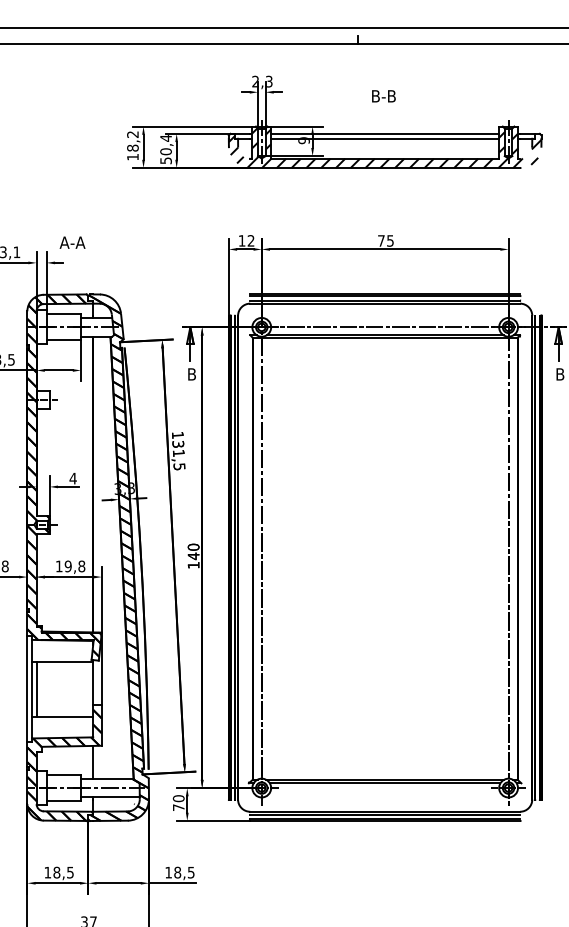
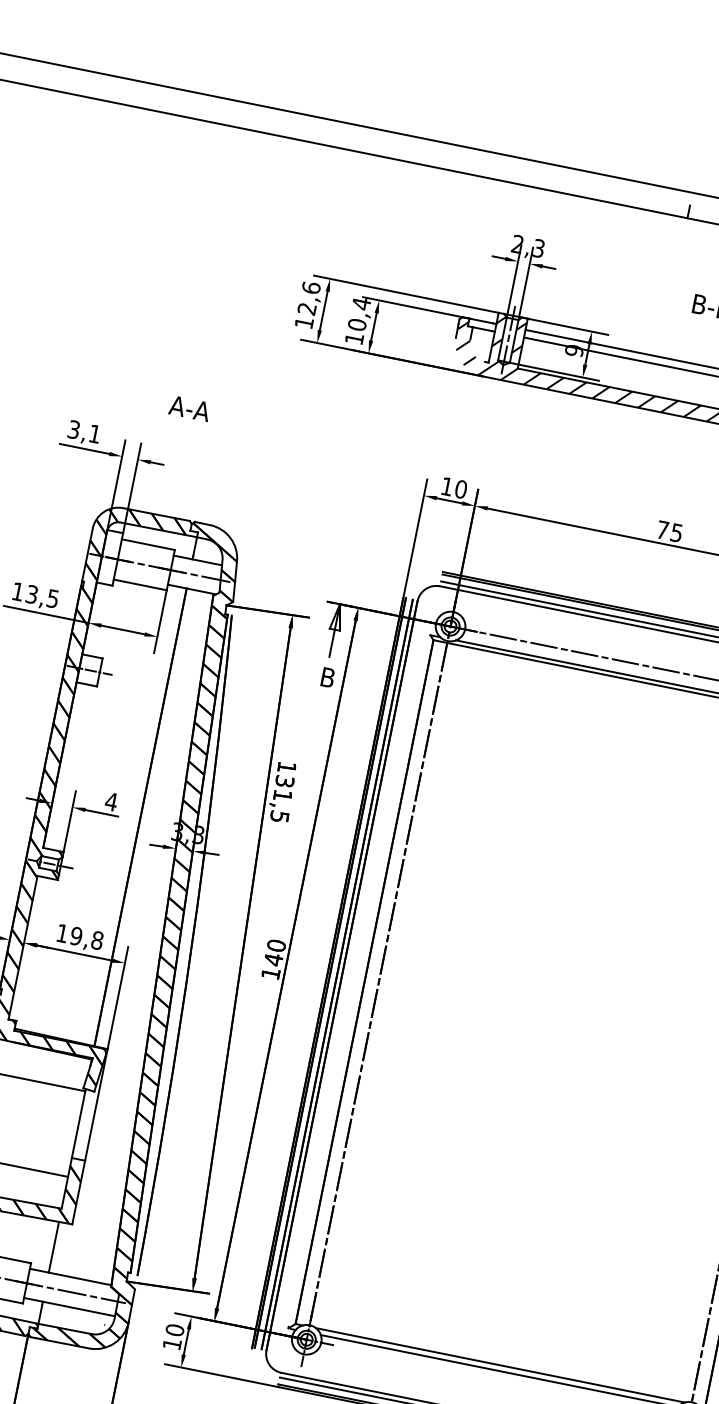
text: (132, 141) -> (308, 298), 18,2 -> 12,6
text: (165, 160) -> (353, 338), 50,4 -> 10,4
text: (250, 240) -> (460, 488), 12 -> 10
text: (72, 242) -> (189, 408), moved
text: (178, 807) -> (171, 1343), 70 -> 10

